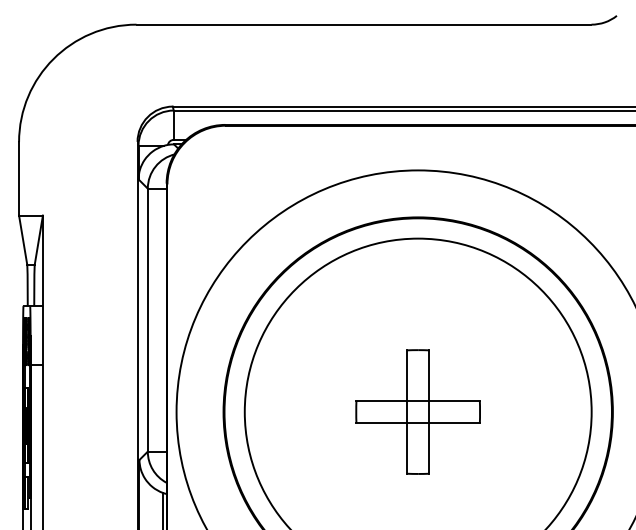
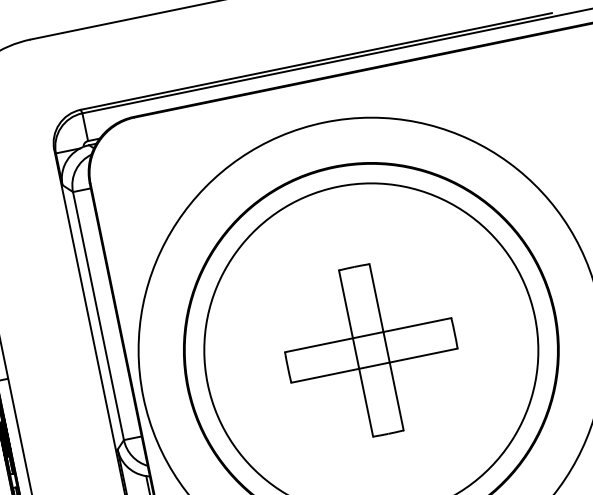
part: (417, 411) -> (370, 350), size x1.43

